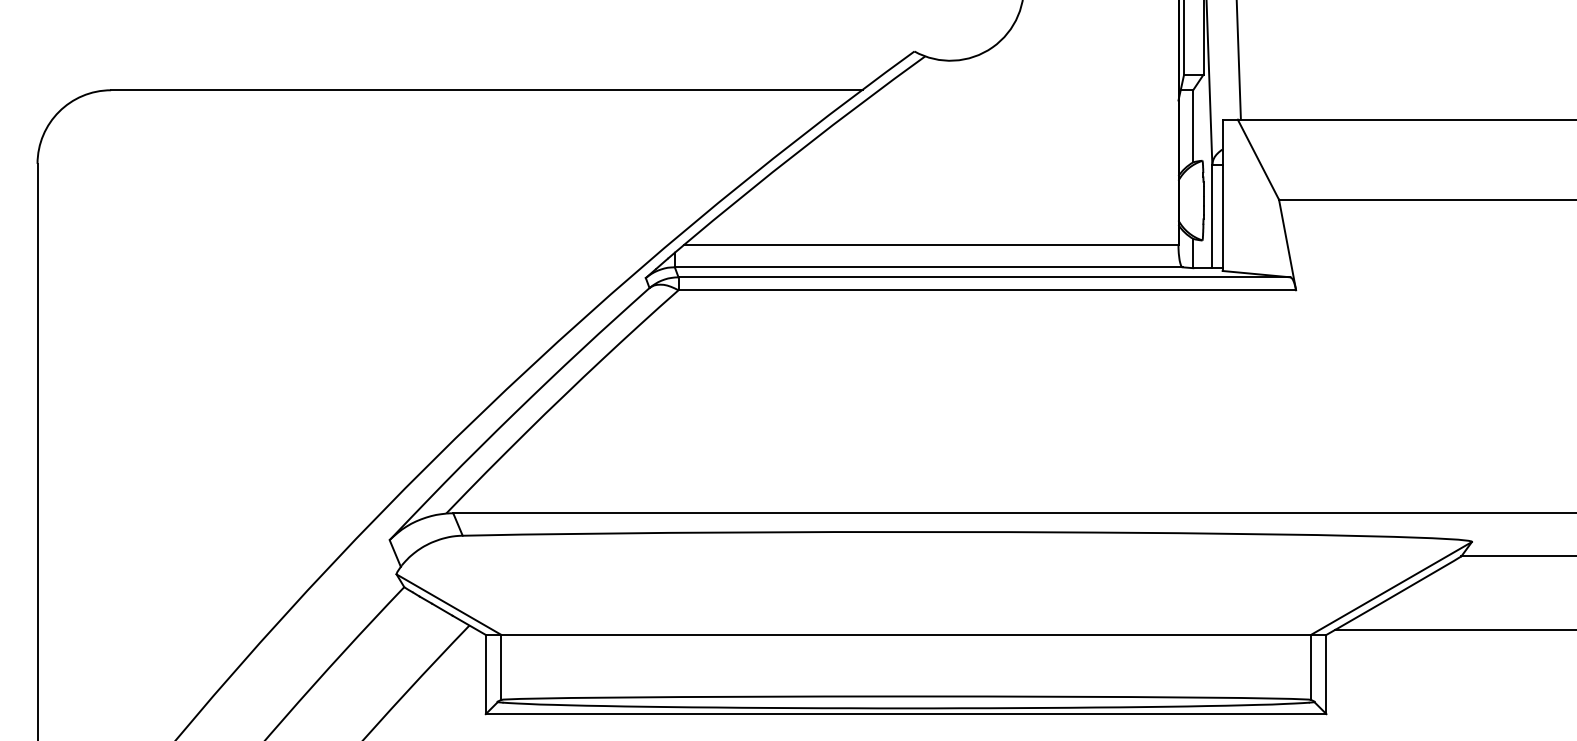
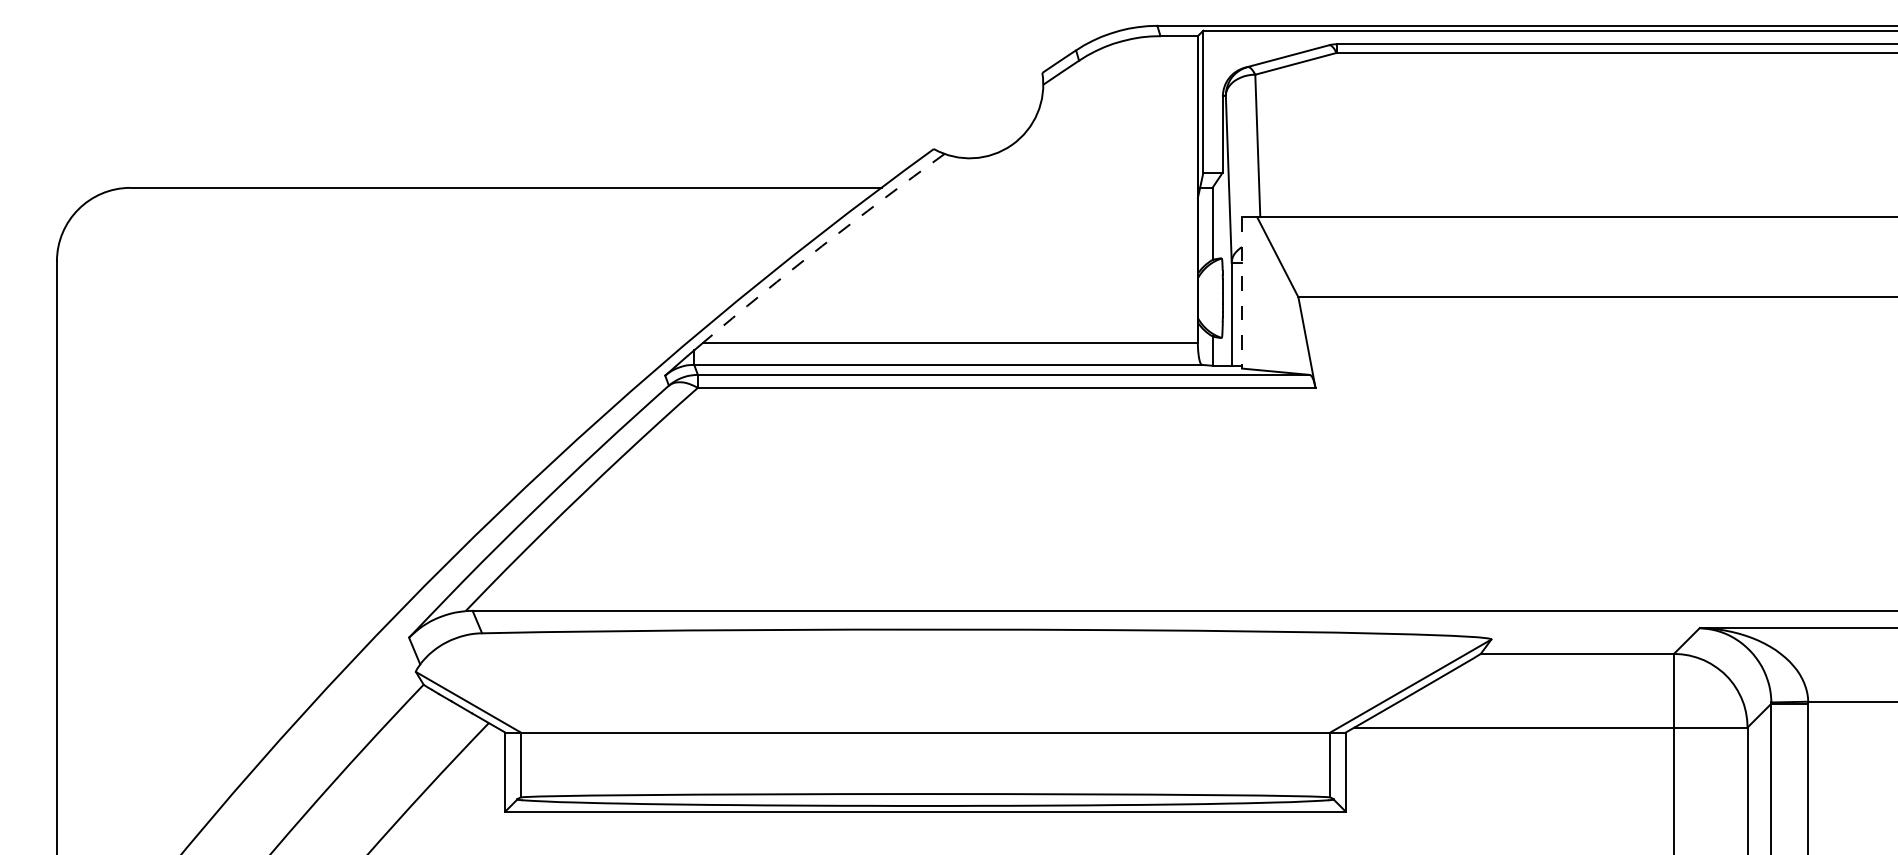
arc: (803, 148) -> (822, 246), solid -> dashed
line: (1223, 194) -> (1242, 292), solid -> dashed

